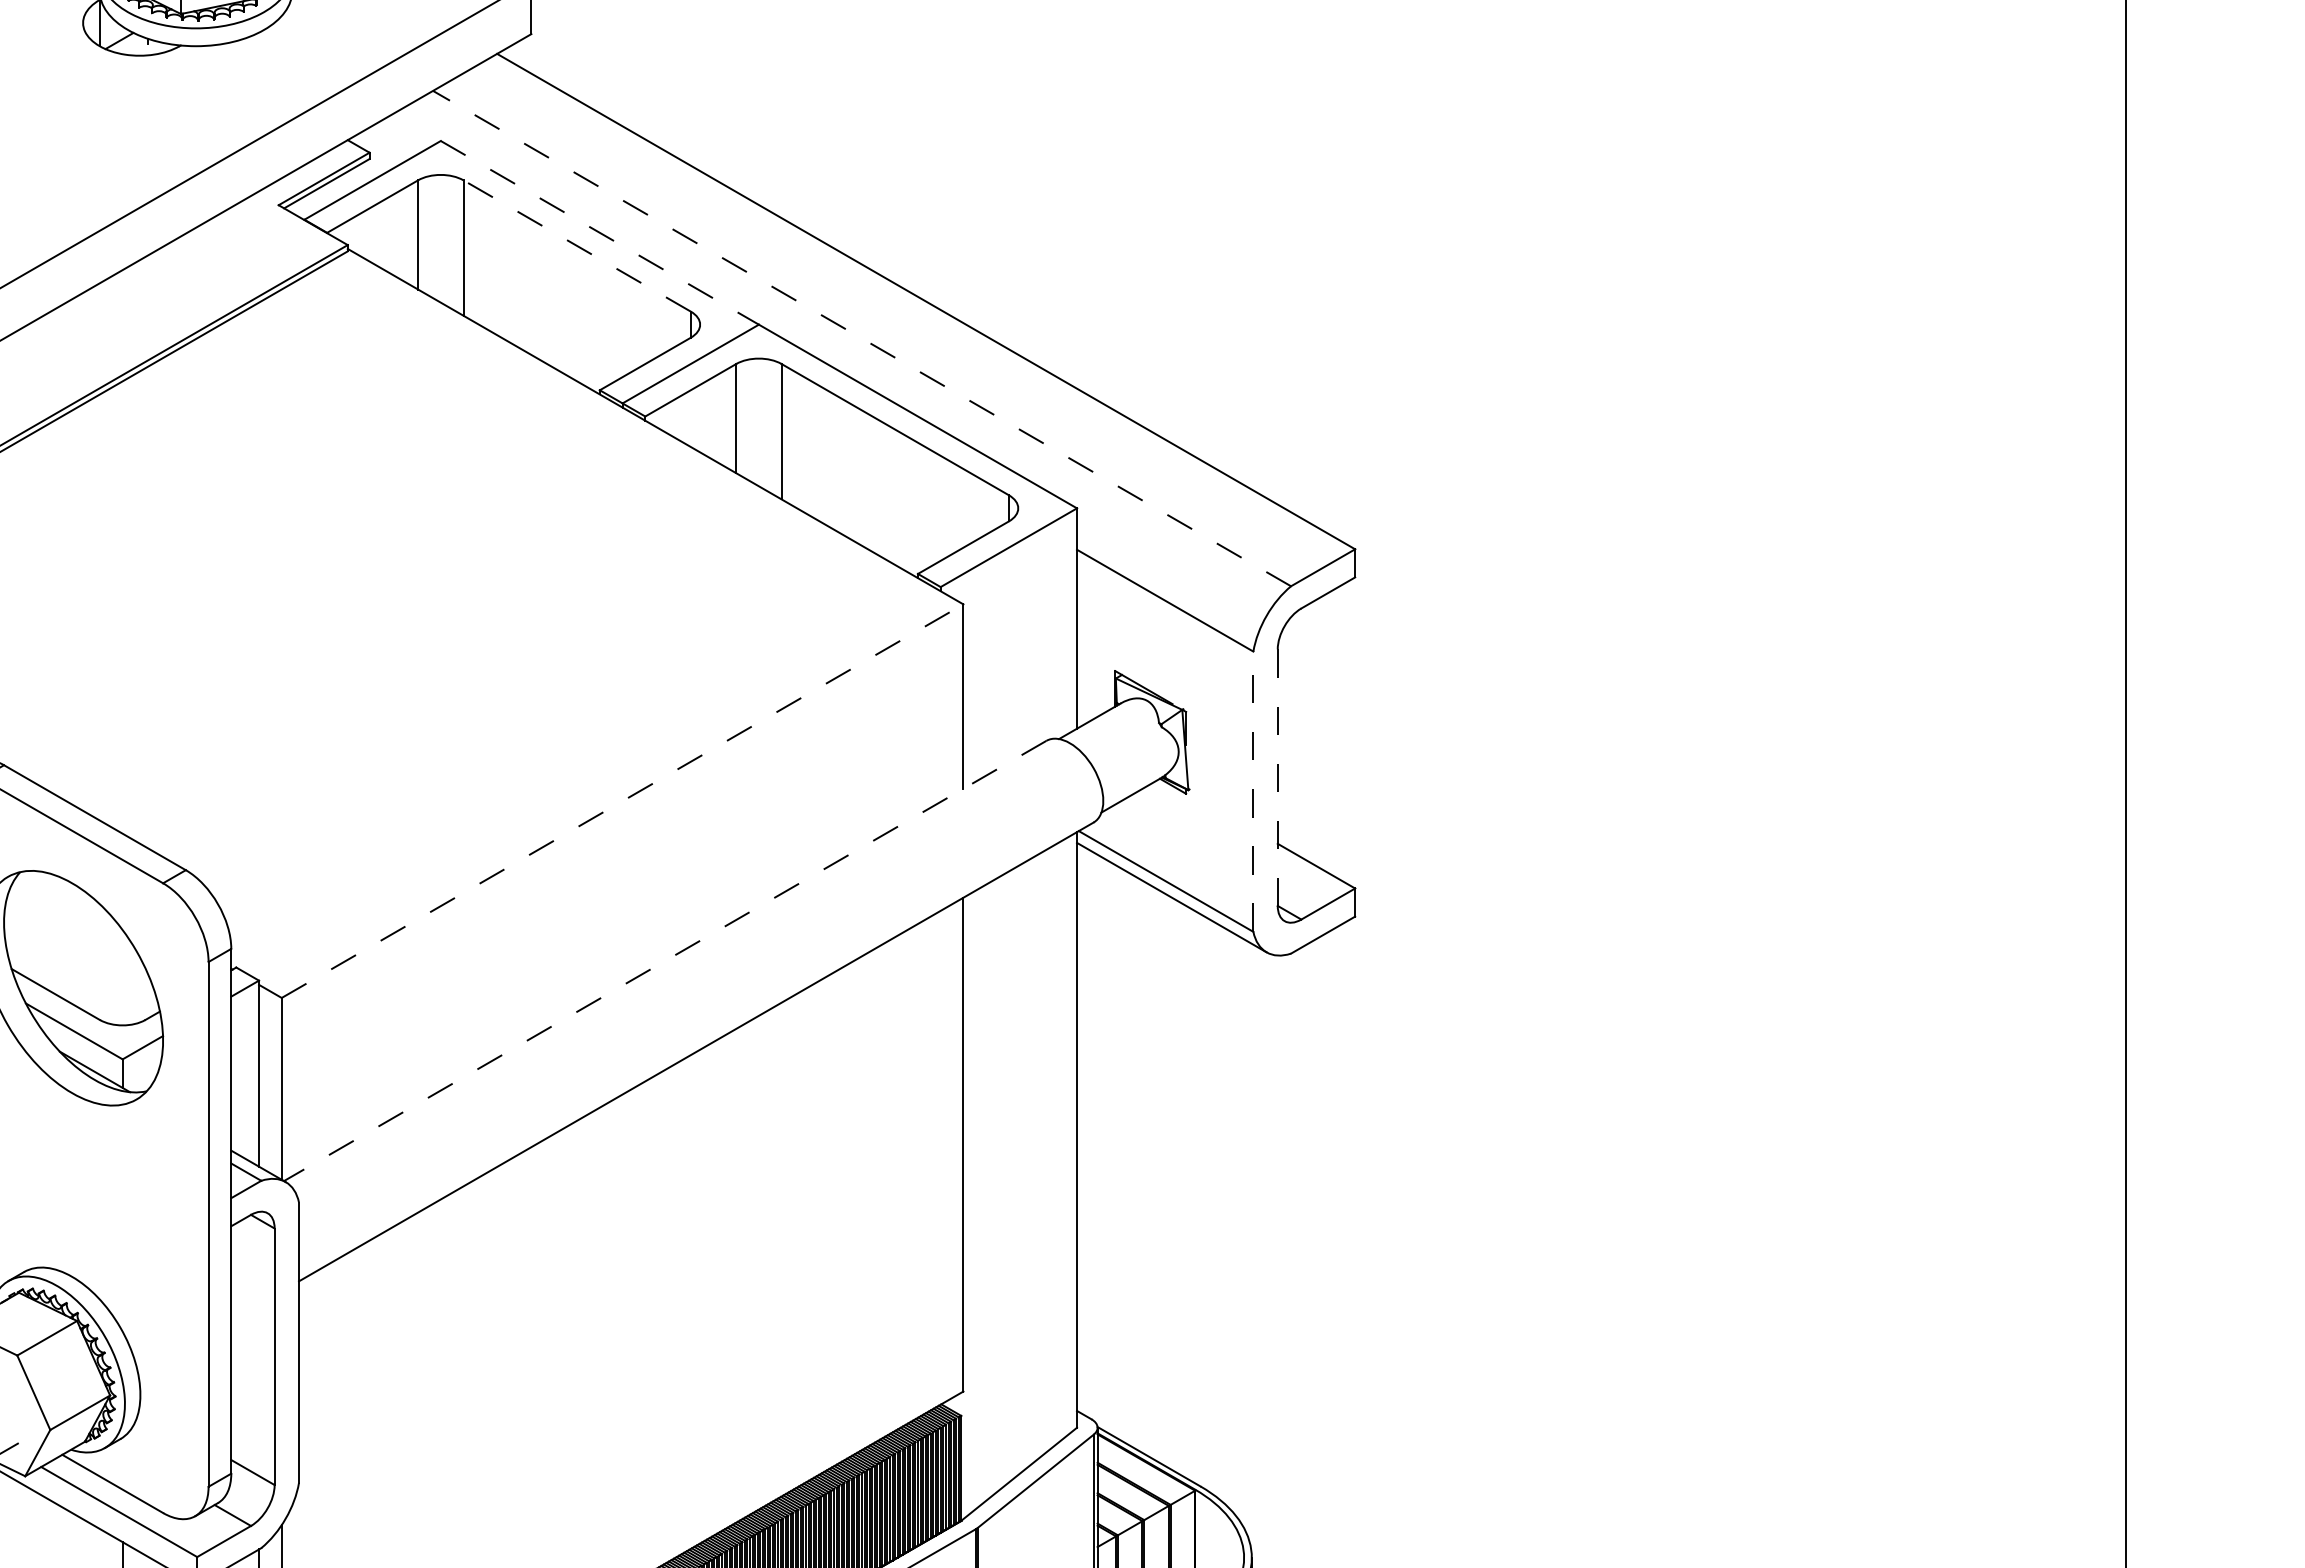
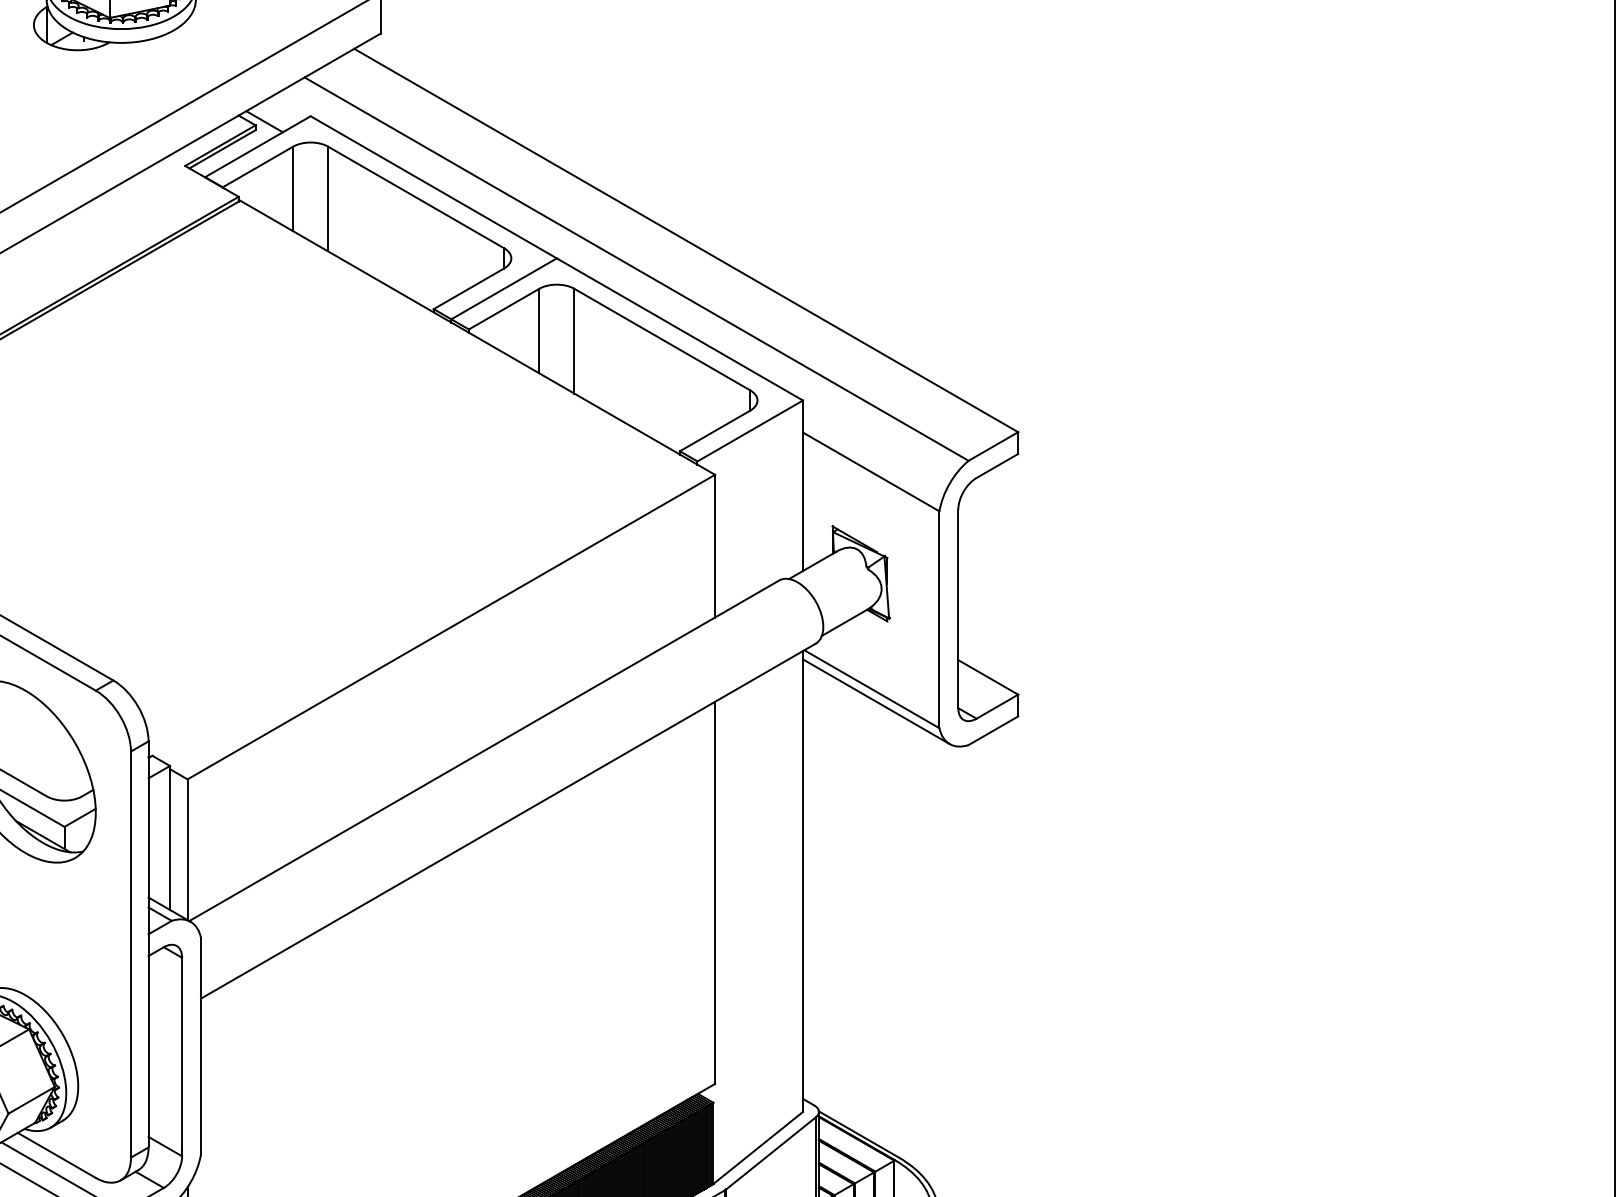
line: (380, 147) -> (264, 121), added
line: (599, 232) -> (433, 187), dashed -> solid
line: (576, 245) -> (415, 197), dashed -> solid
line: (861, 338) -> (636, 269), dashed -> solid
line: (1277, 778) -> (958, 609), dashed -> solid
line: (1253, 791) -> (939, 619), dashed -> solid
line: (622, 801) -> (451, 627), dashed -> solid
line: (664, 961) -> (483, 751), dashed -> solid

